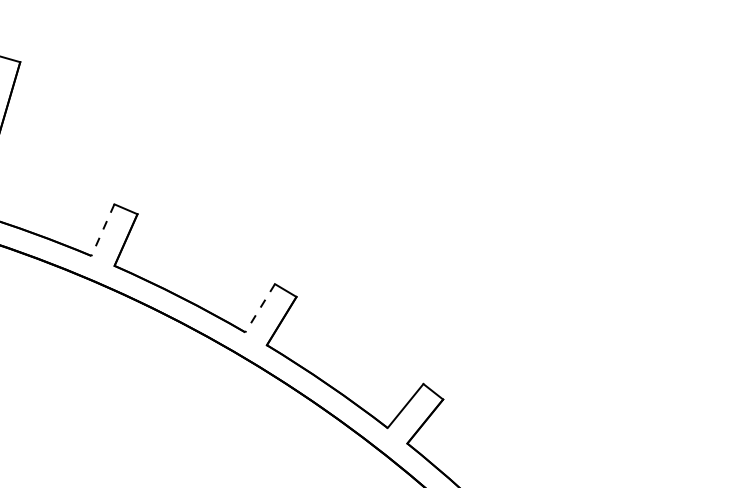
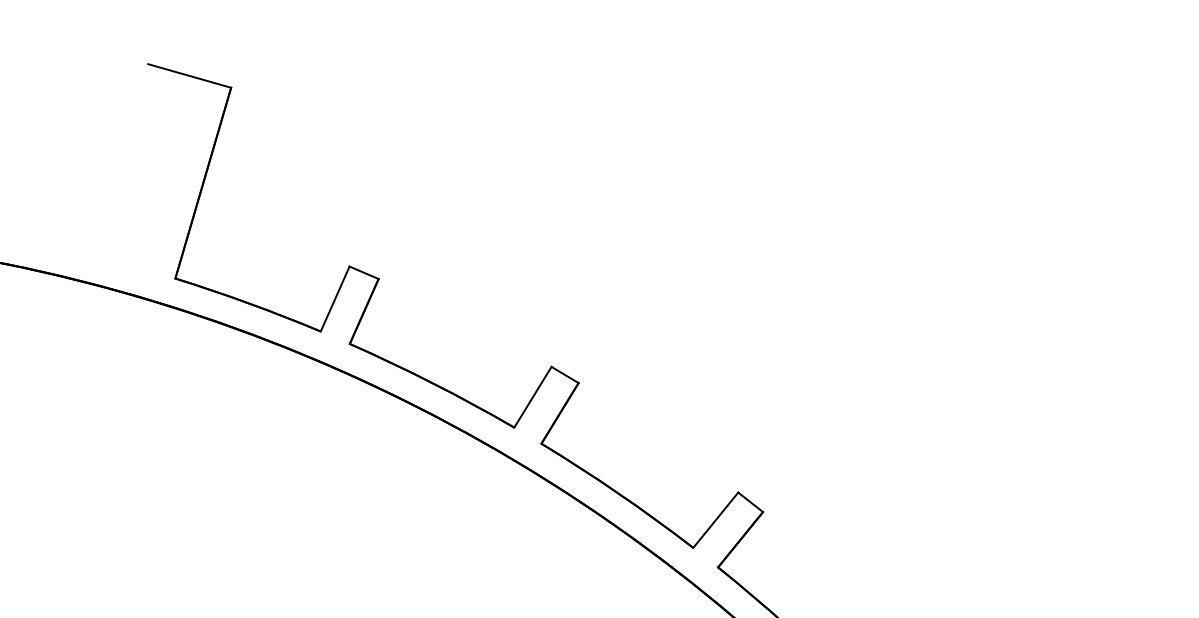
line: (103, 230) -> (335, 299), dashed -> solid
line: (259, 308) -> (532, 397), dashed -> solid

